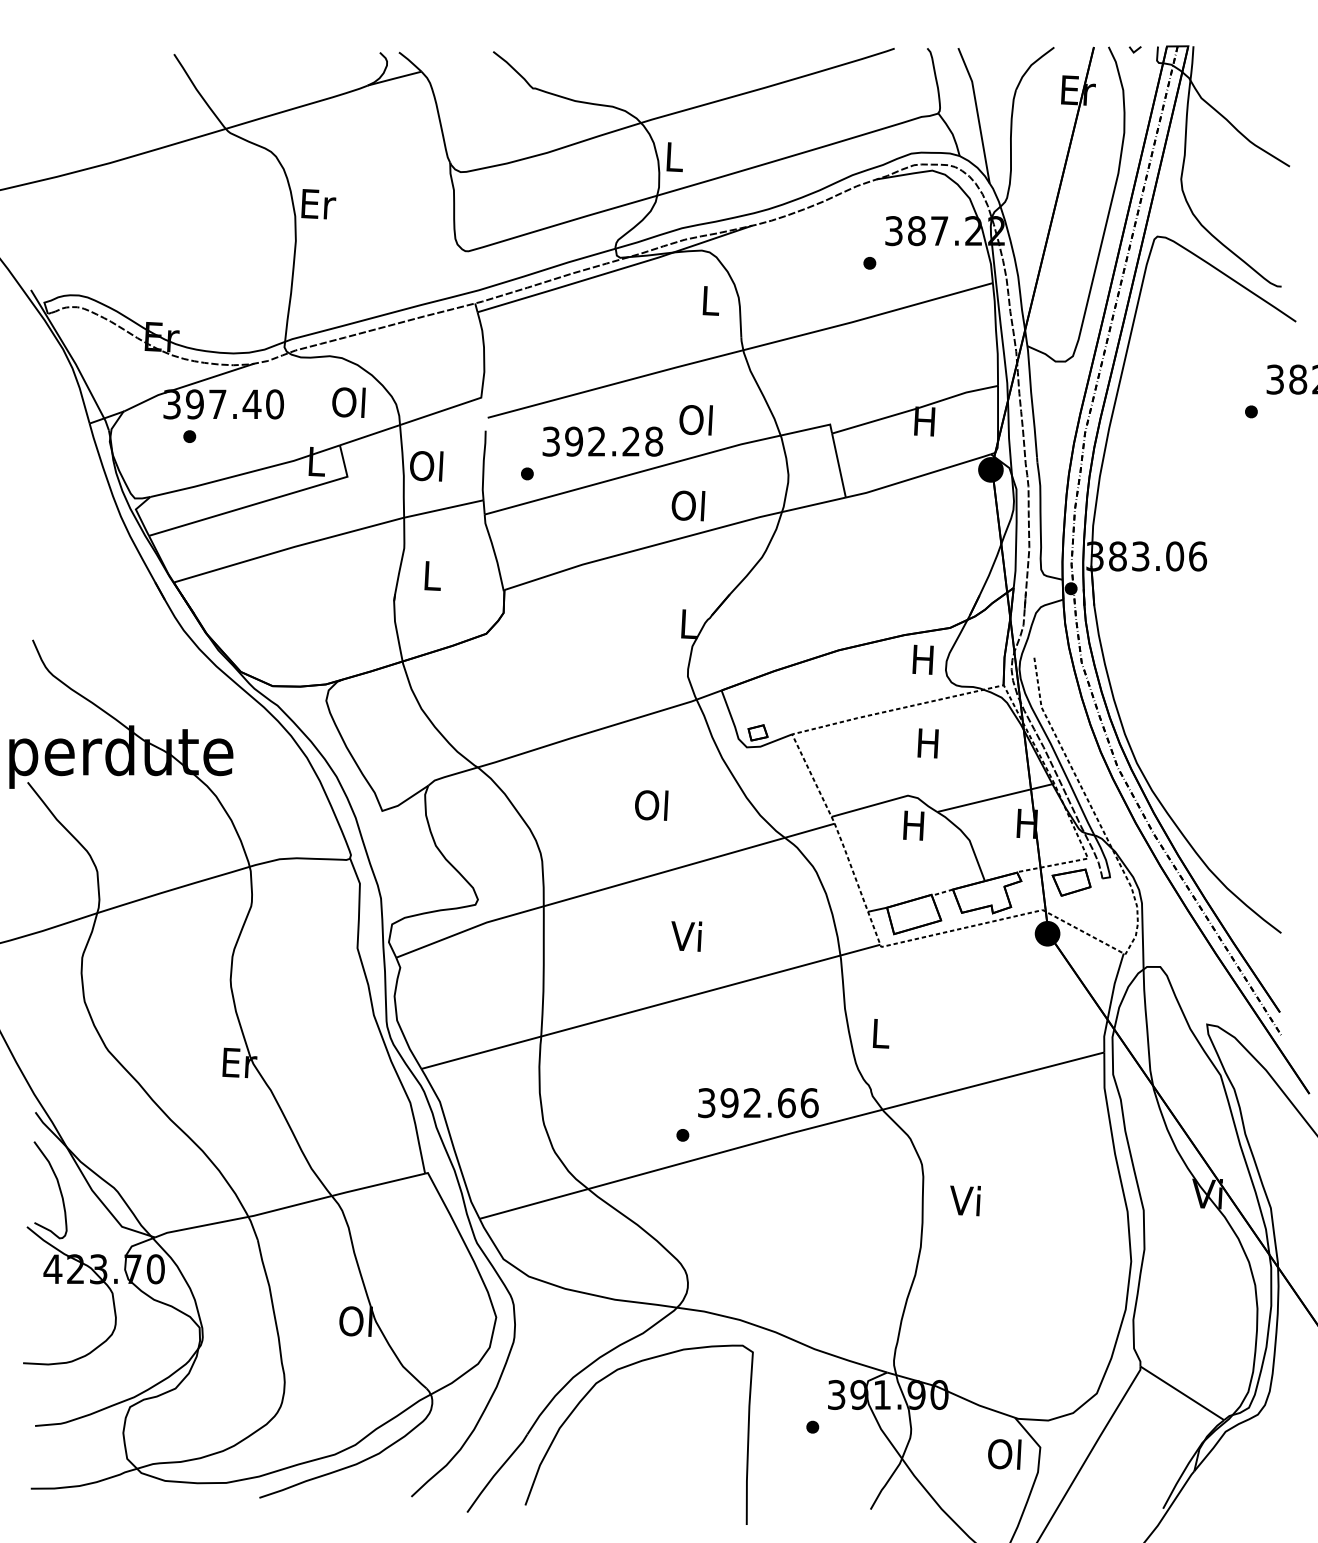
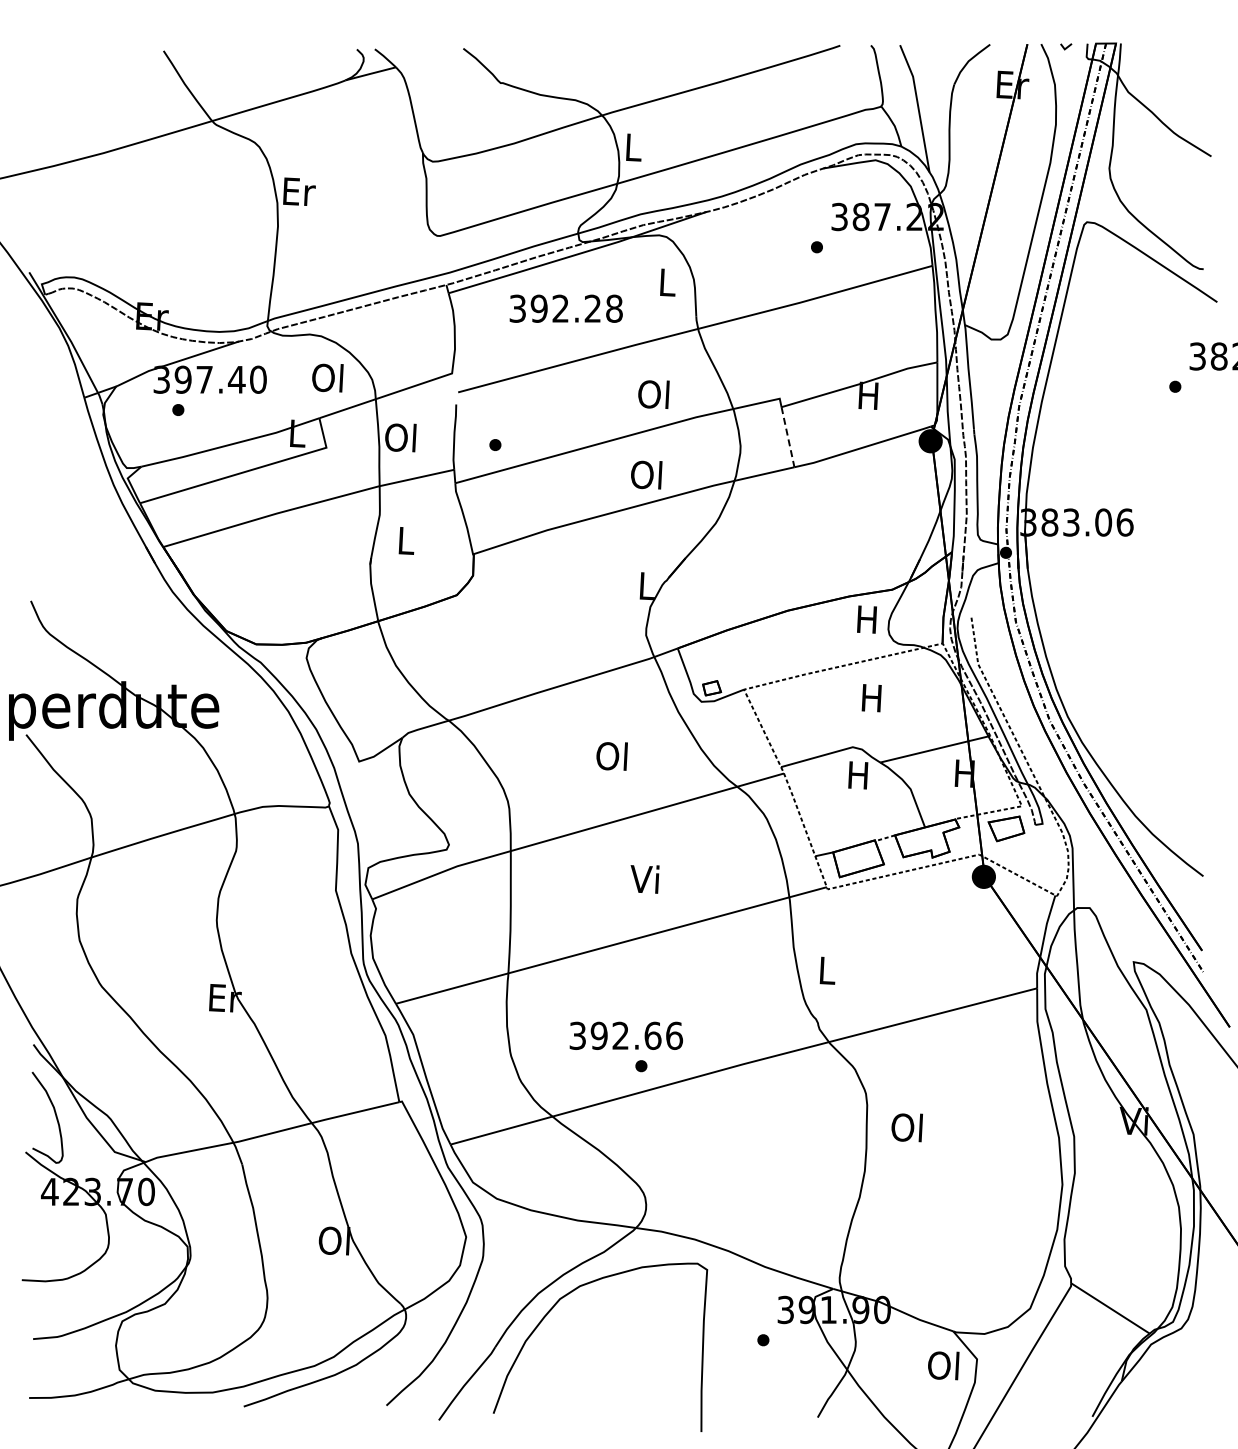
text: (602, 441) -> (565, 308), moved
line: (839, 465) -> (788, 437), solid -> dashed
text: (757, 1102) -> (625, 1035), moved
text: (966, 1200) -> (907, 1127), Vi -> Ol

